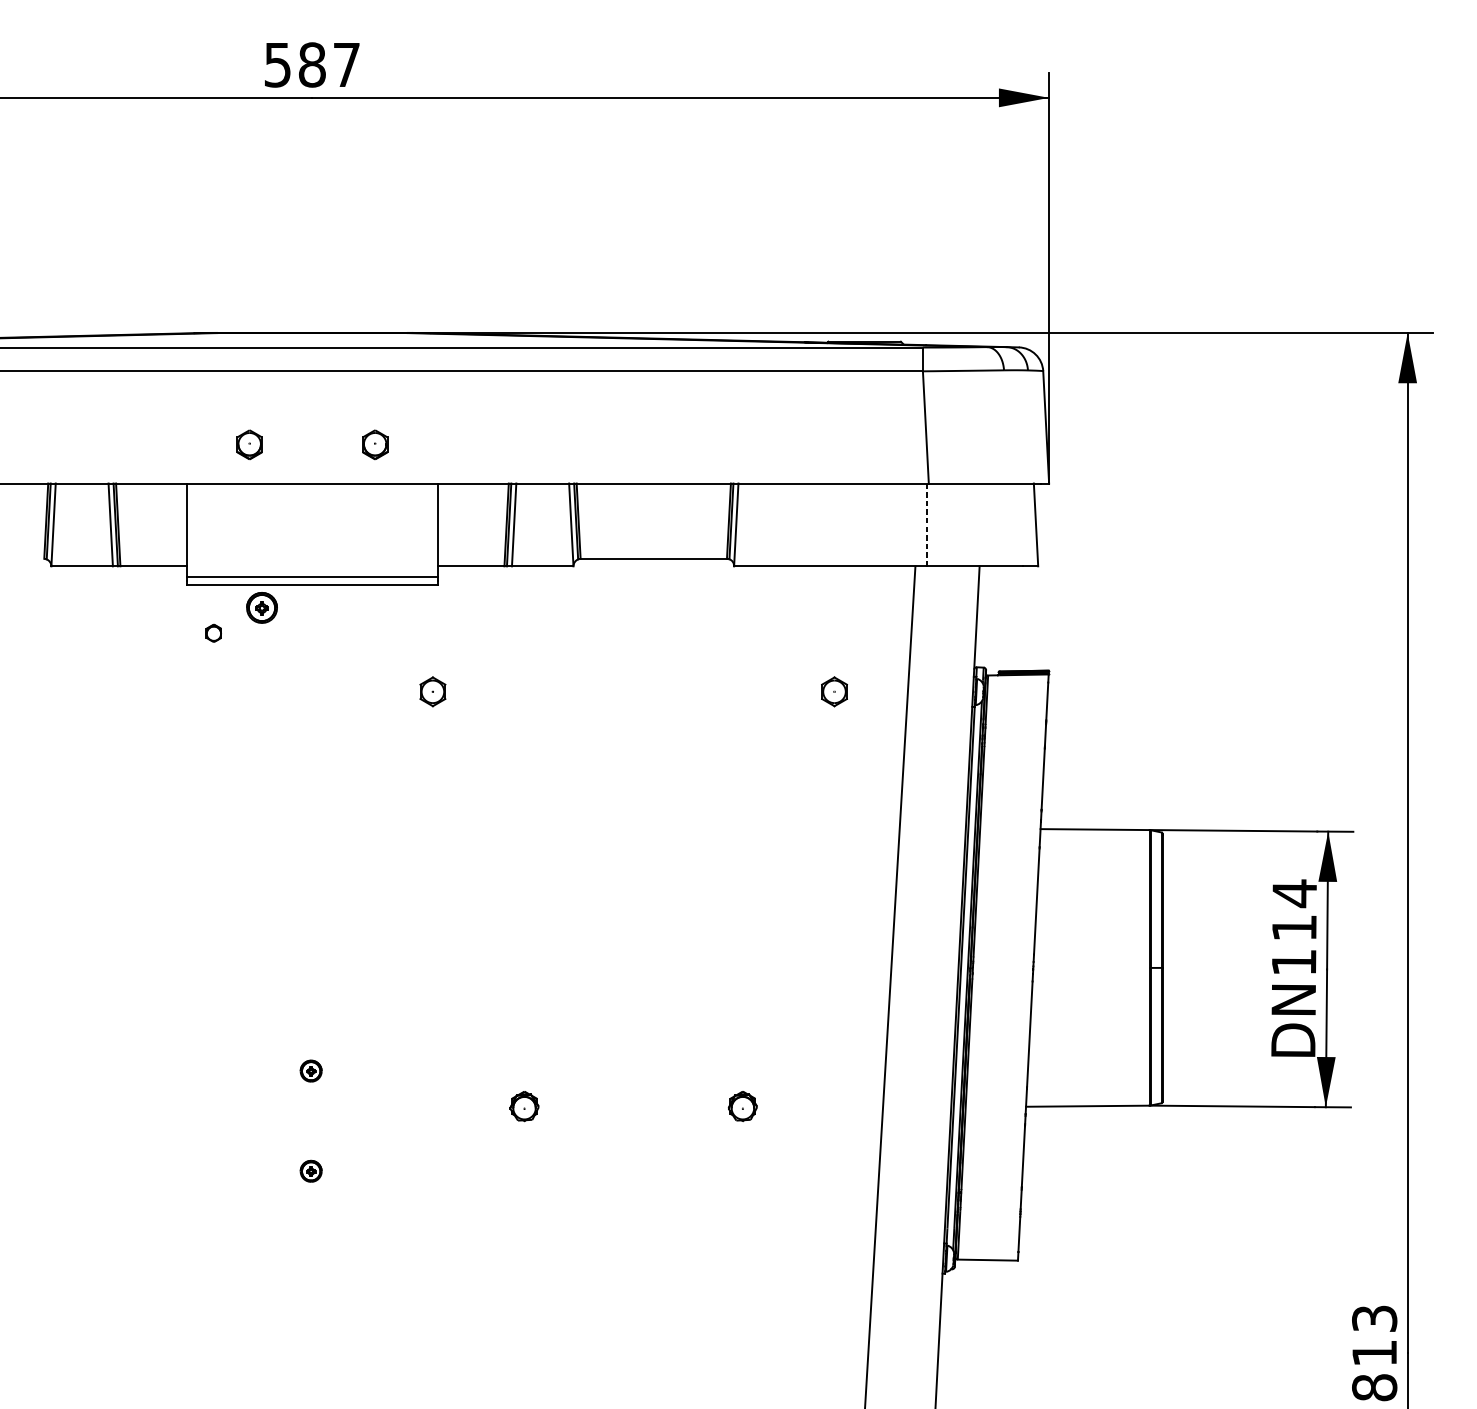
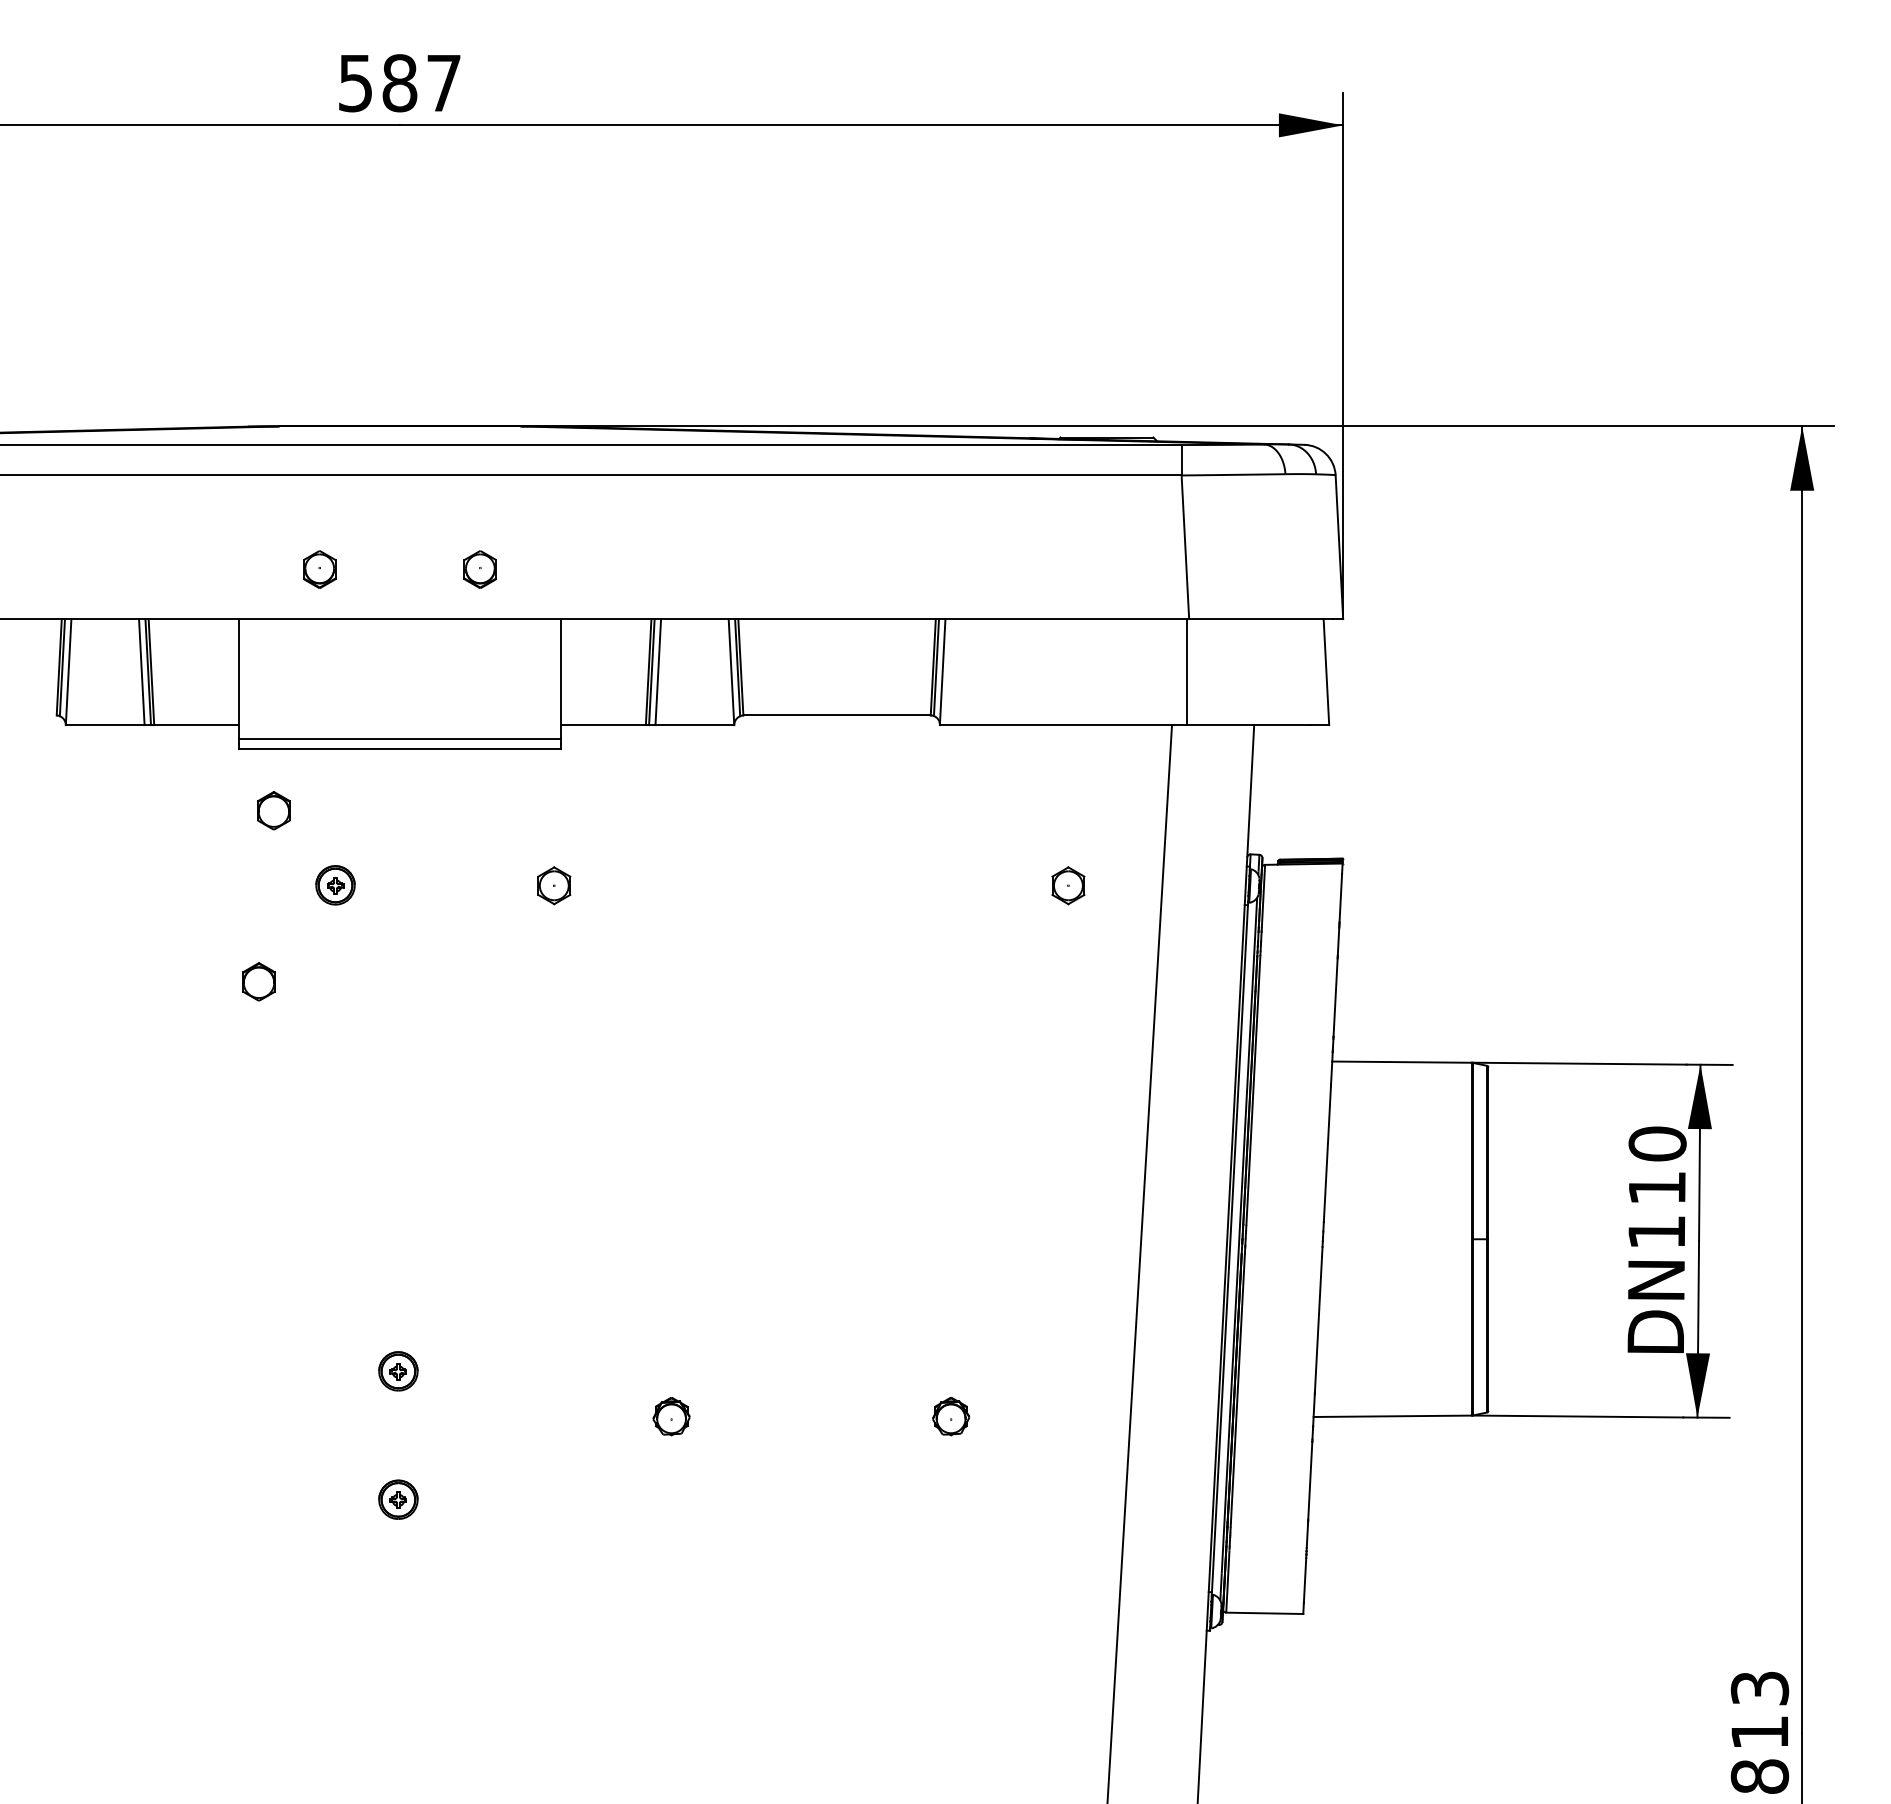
line: (927, 524) -> (1187, 671), dashed -> solid
part: (262, 608) -> (335, 885), moved
part: (213, 633) -> (273, 810), size x1.67
part: (201, 766) -> (258, 981), added
text: (1294, 893) -> (1657, 1143), DN114 -> DN110
part: (311, 1071) -> (398, 1371), size x1.43
part: (311, 1171) -> (398, 1499), size x1.43

